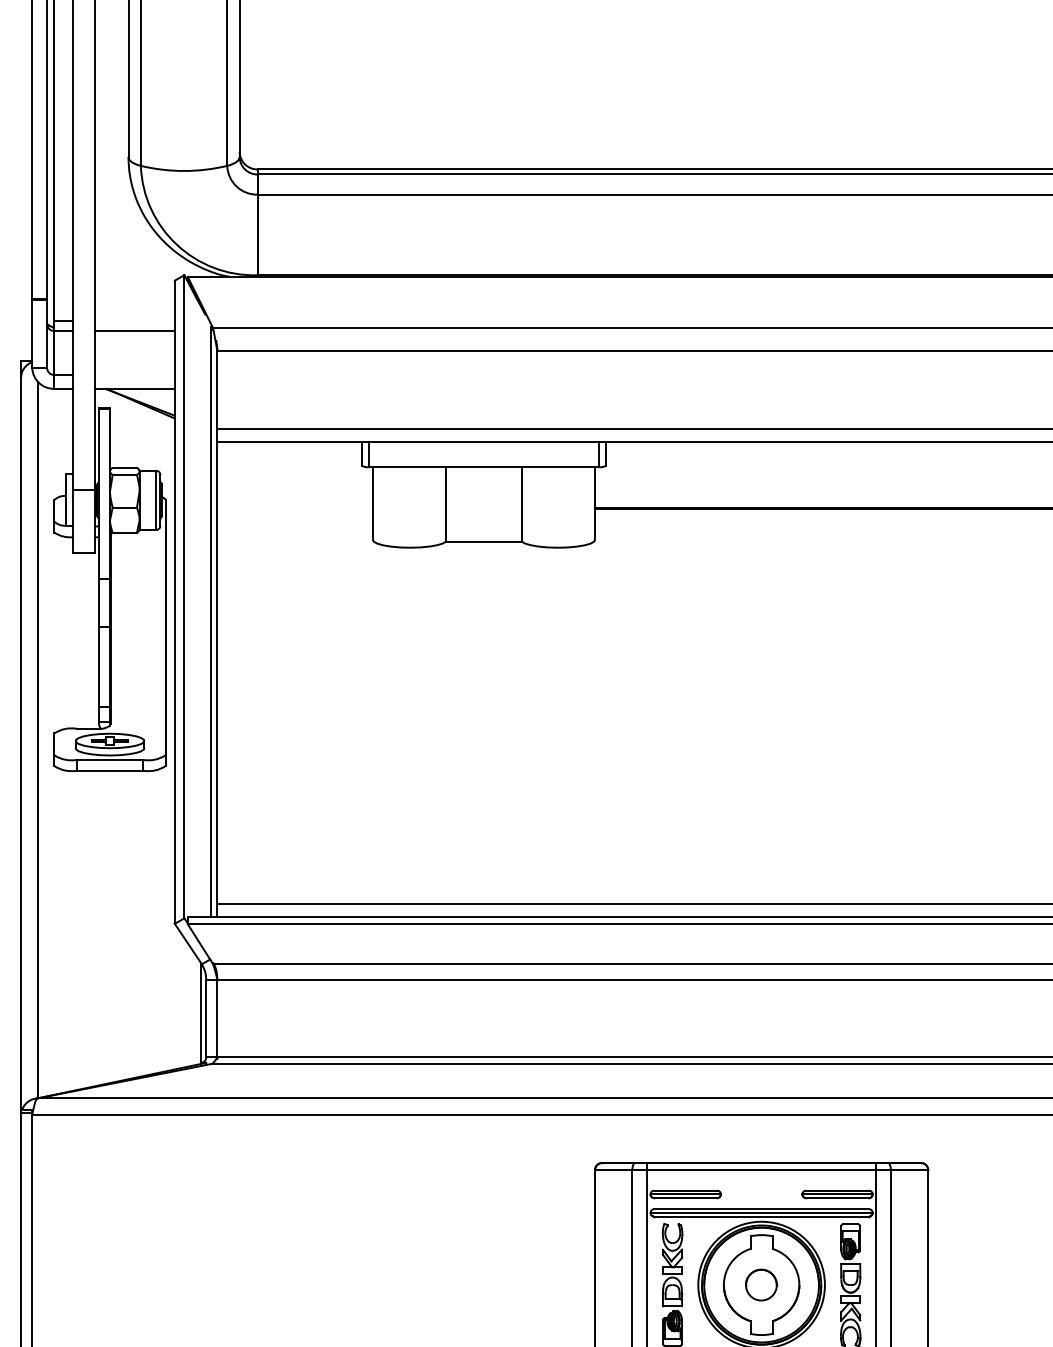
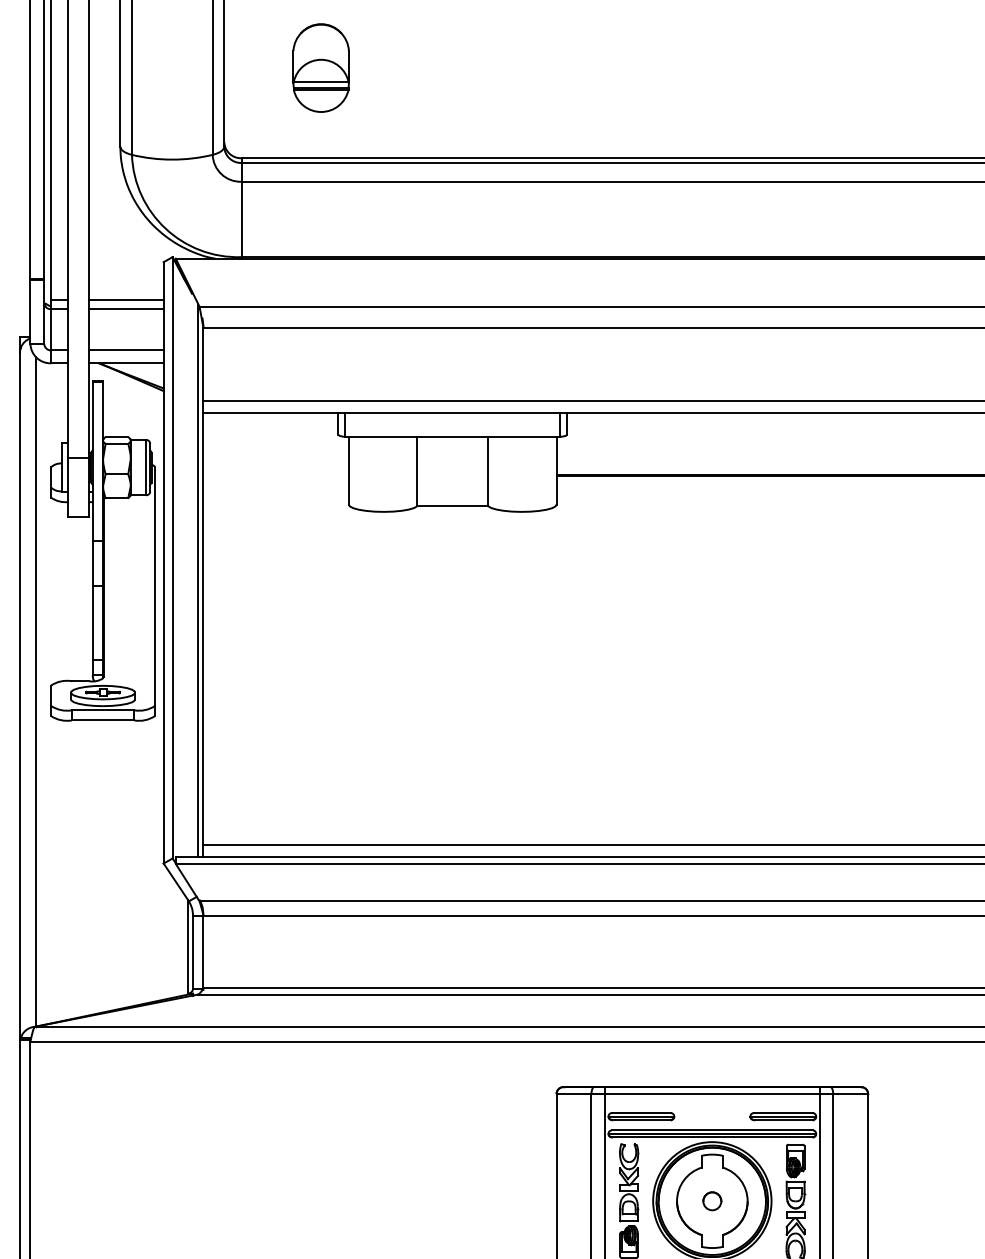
part: (342, 72) -> (320, 67), added
line: (134, 321) -> (125, 300), added
line: (134, 375) -> (125, 350), added
circle: (761, 1284) -> (712, 1200), size x0.62

